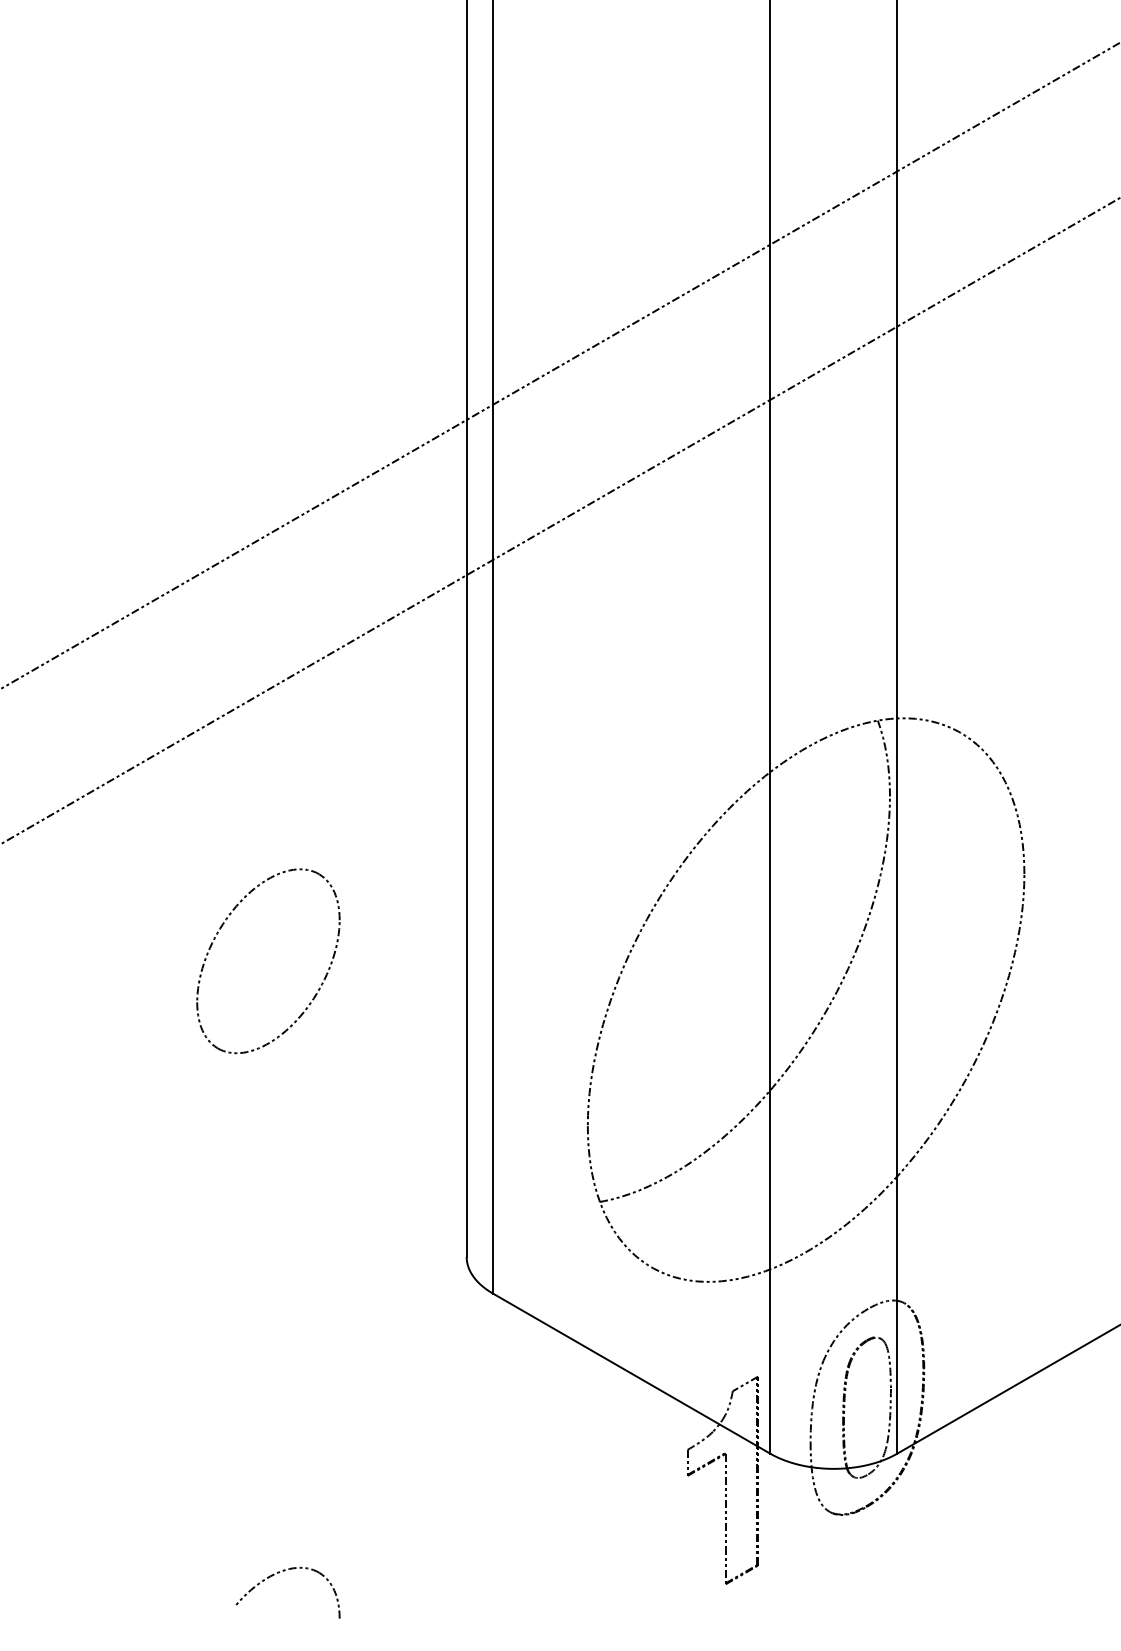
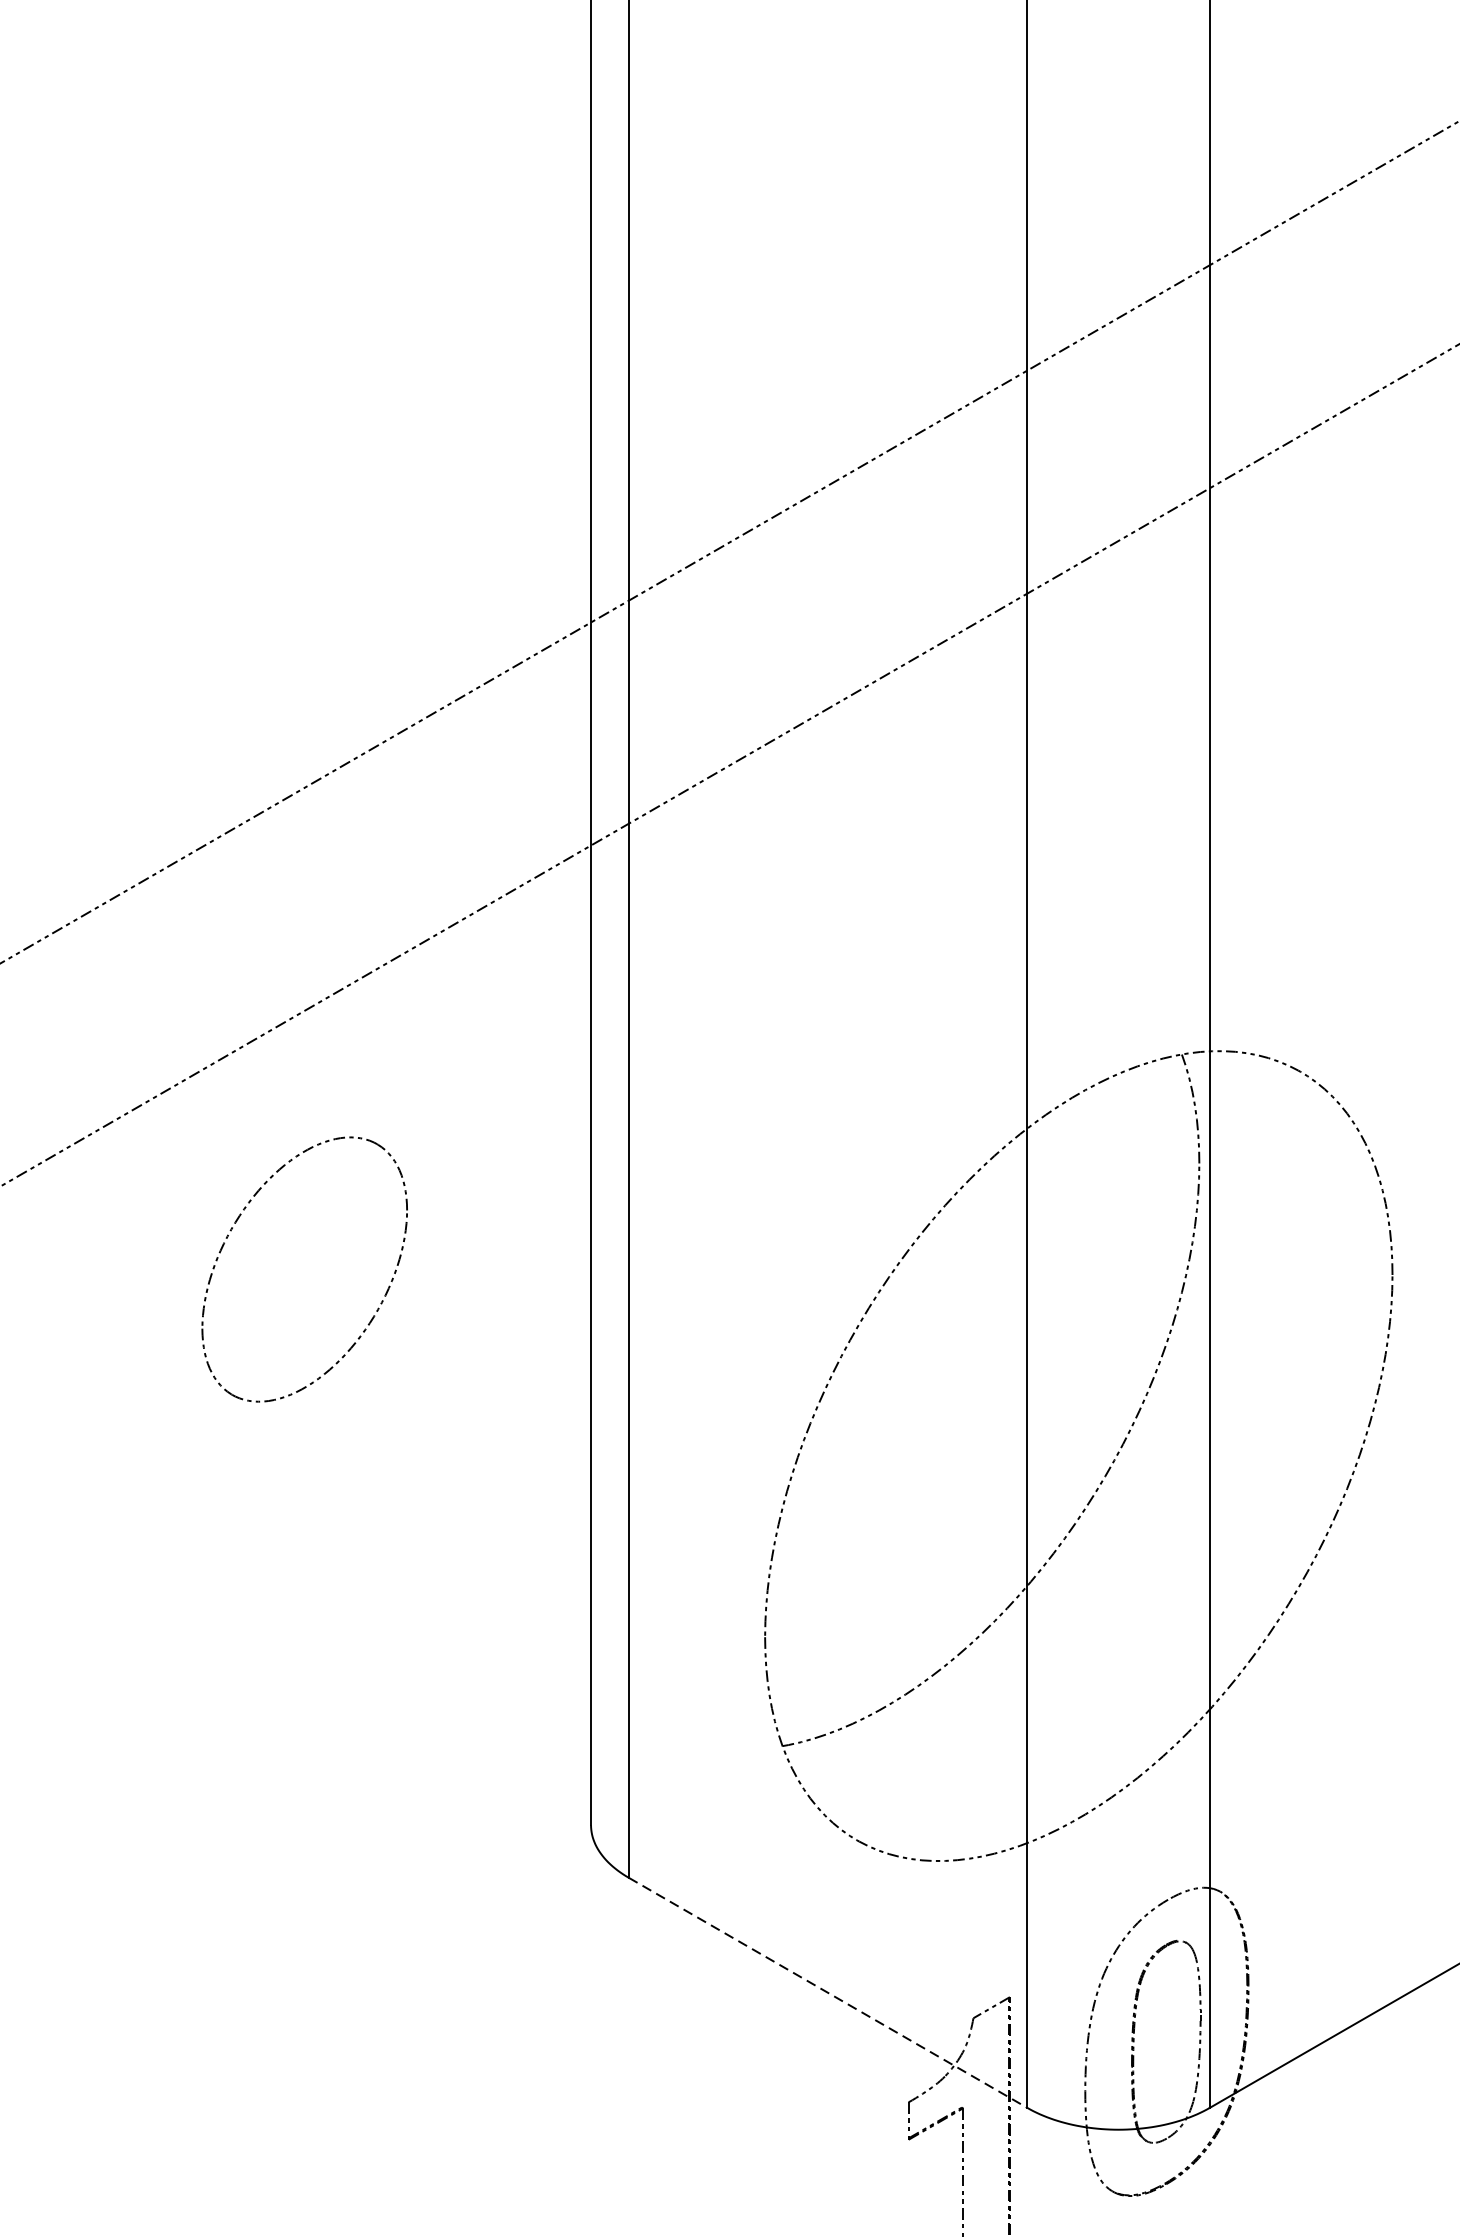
part: (318, 988) -> (376, 1308), moved
line: (632, 1373) -> (829, 1992), solid -> dashed

